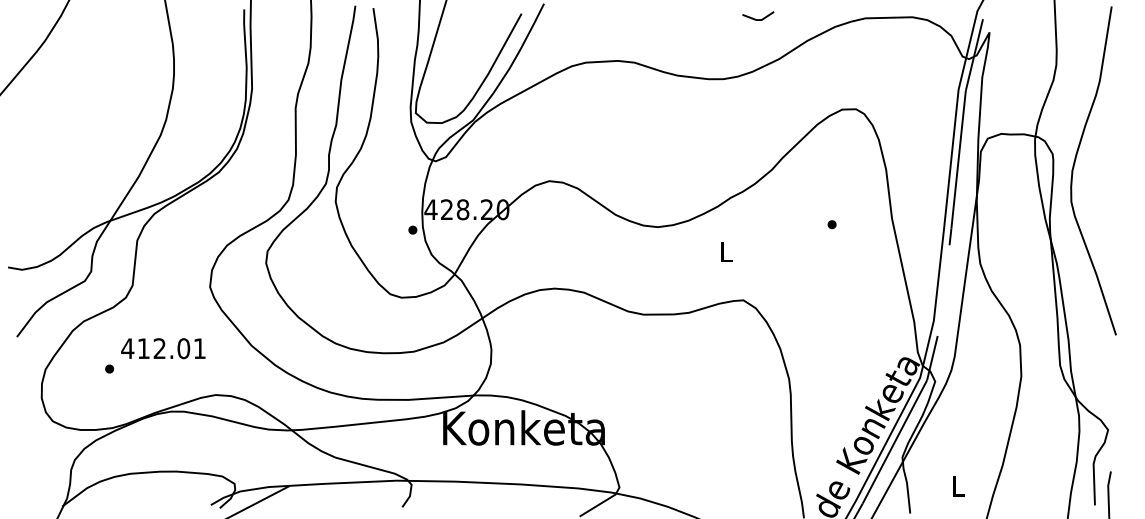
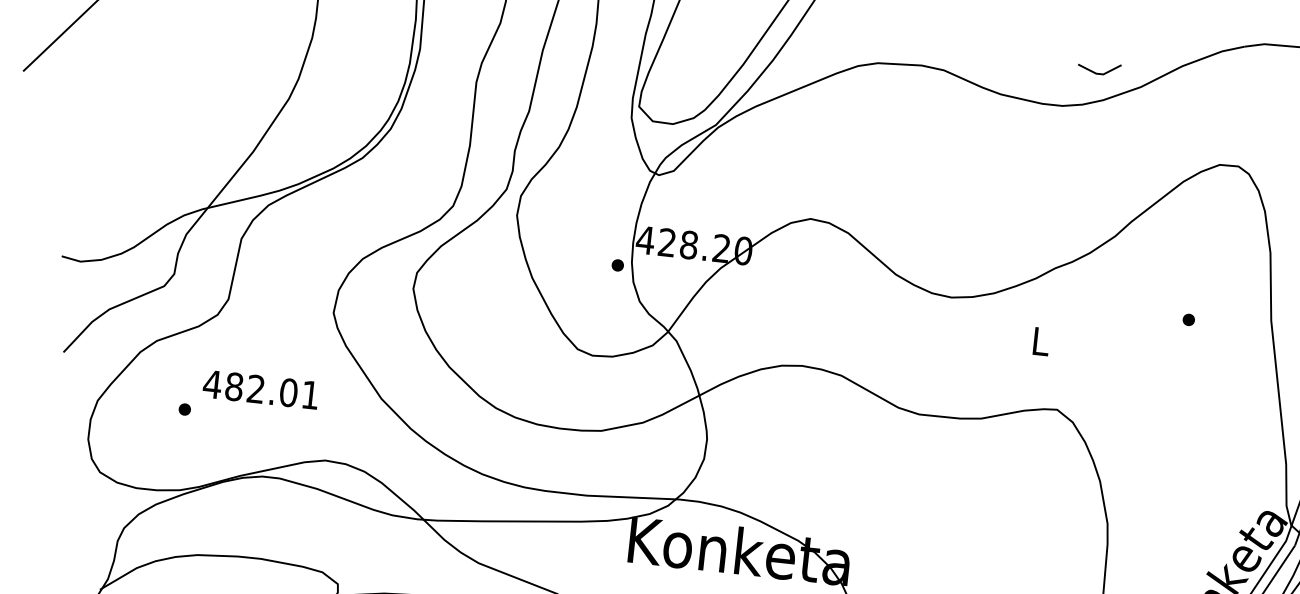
line: (758, 19) -> (1099, 73), moved
text: (143, 348) -> (233, 386), 412.01 -> 482.01

